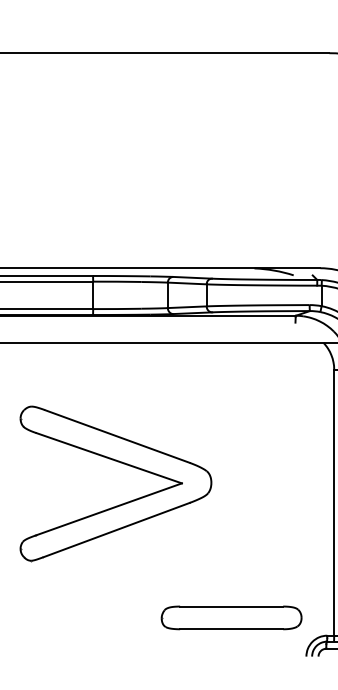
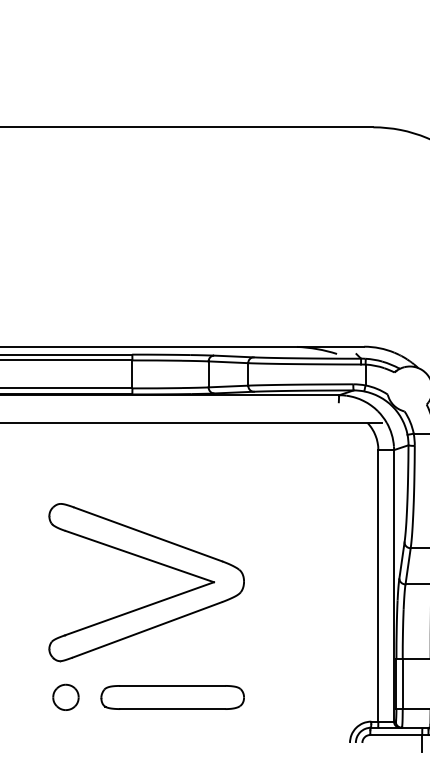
part: (122, 464) -> (153, 562), moved
part: (27, 611) -> (65, 696), added
part: (231, 617) -> (172, 697), moved

